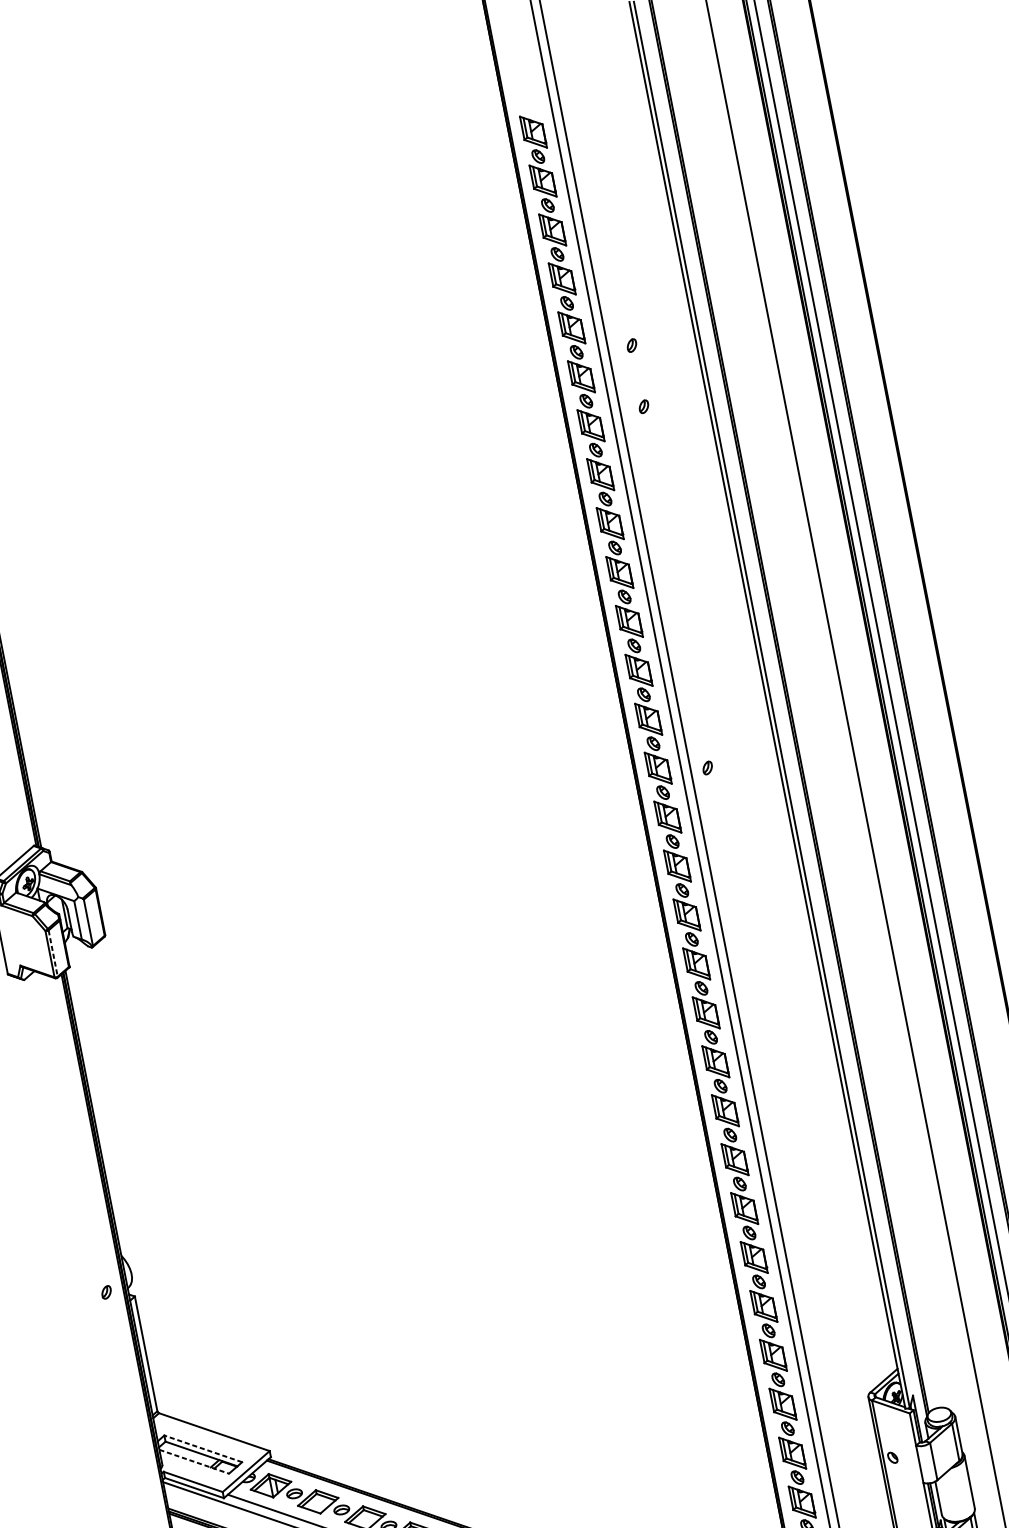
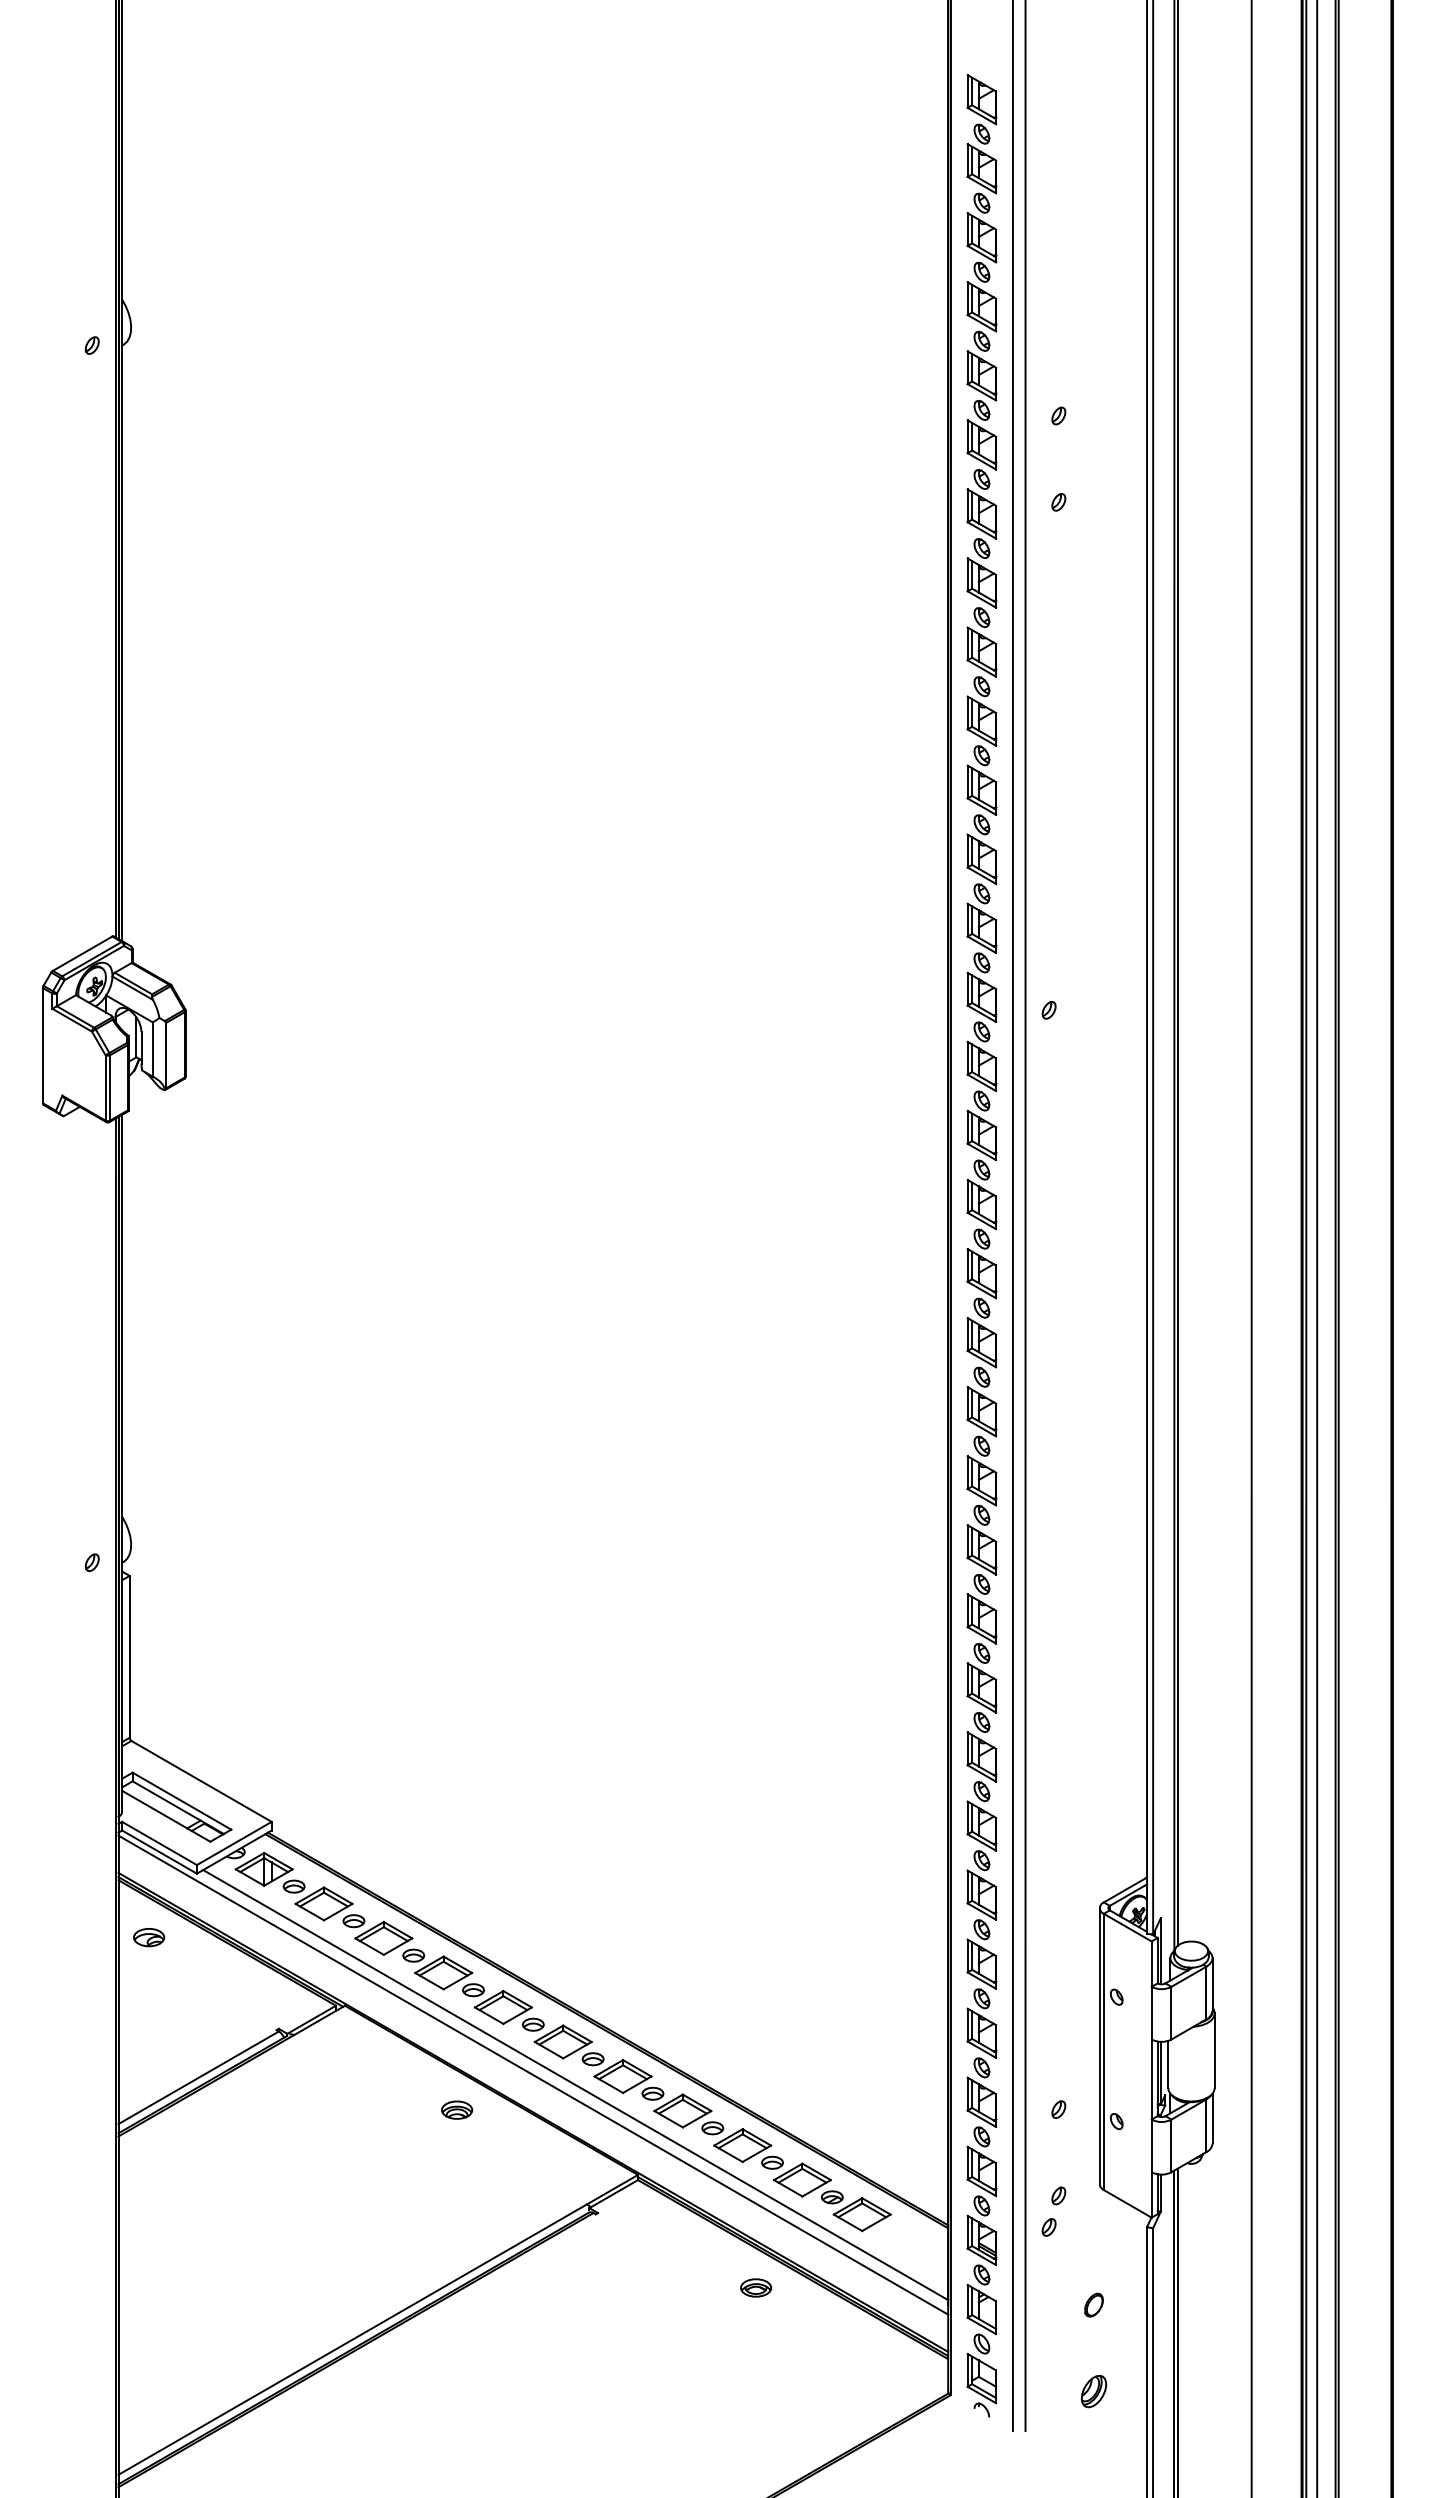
line: (53, 953) -> (110, 1087), dashed -> solid
line: (203, 1449) -> (182, 1801), dashed -> solid
line: (194, 1461) -> (166, 1816), dashed -> solid

